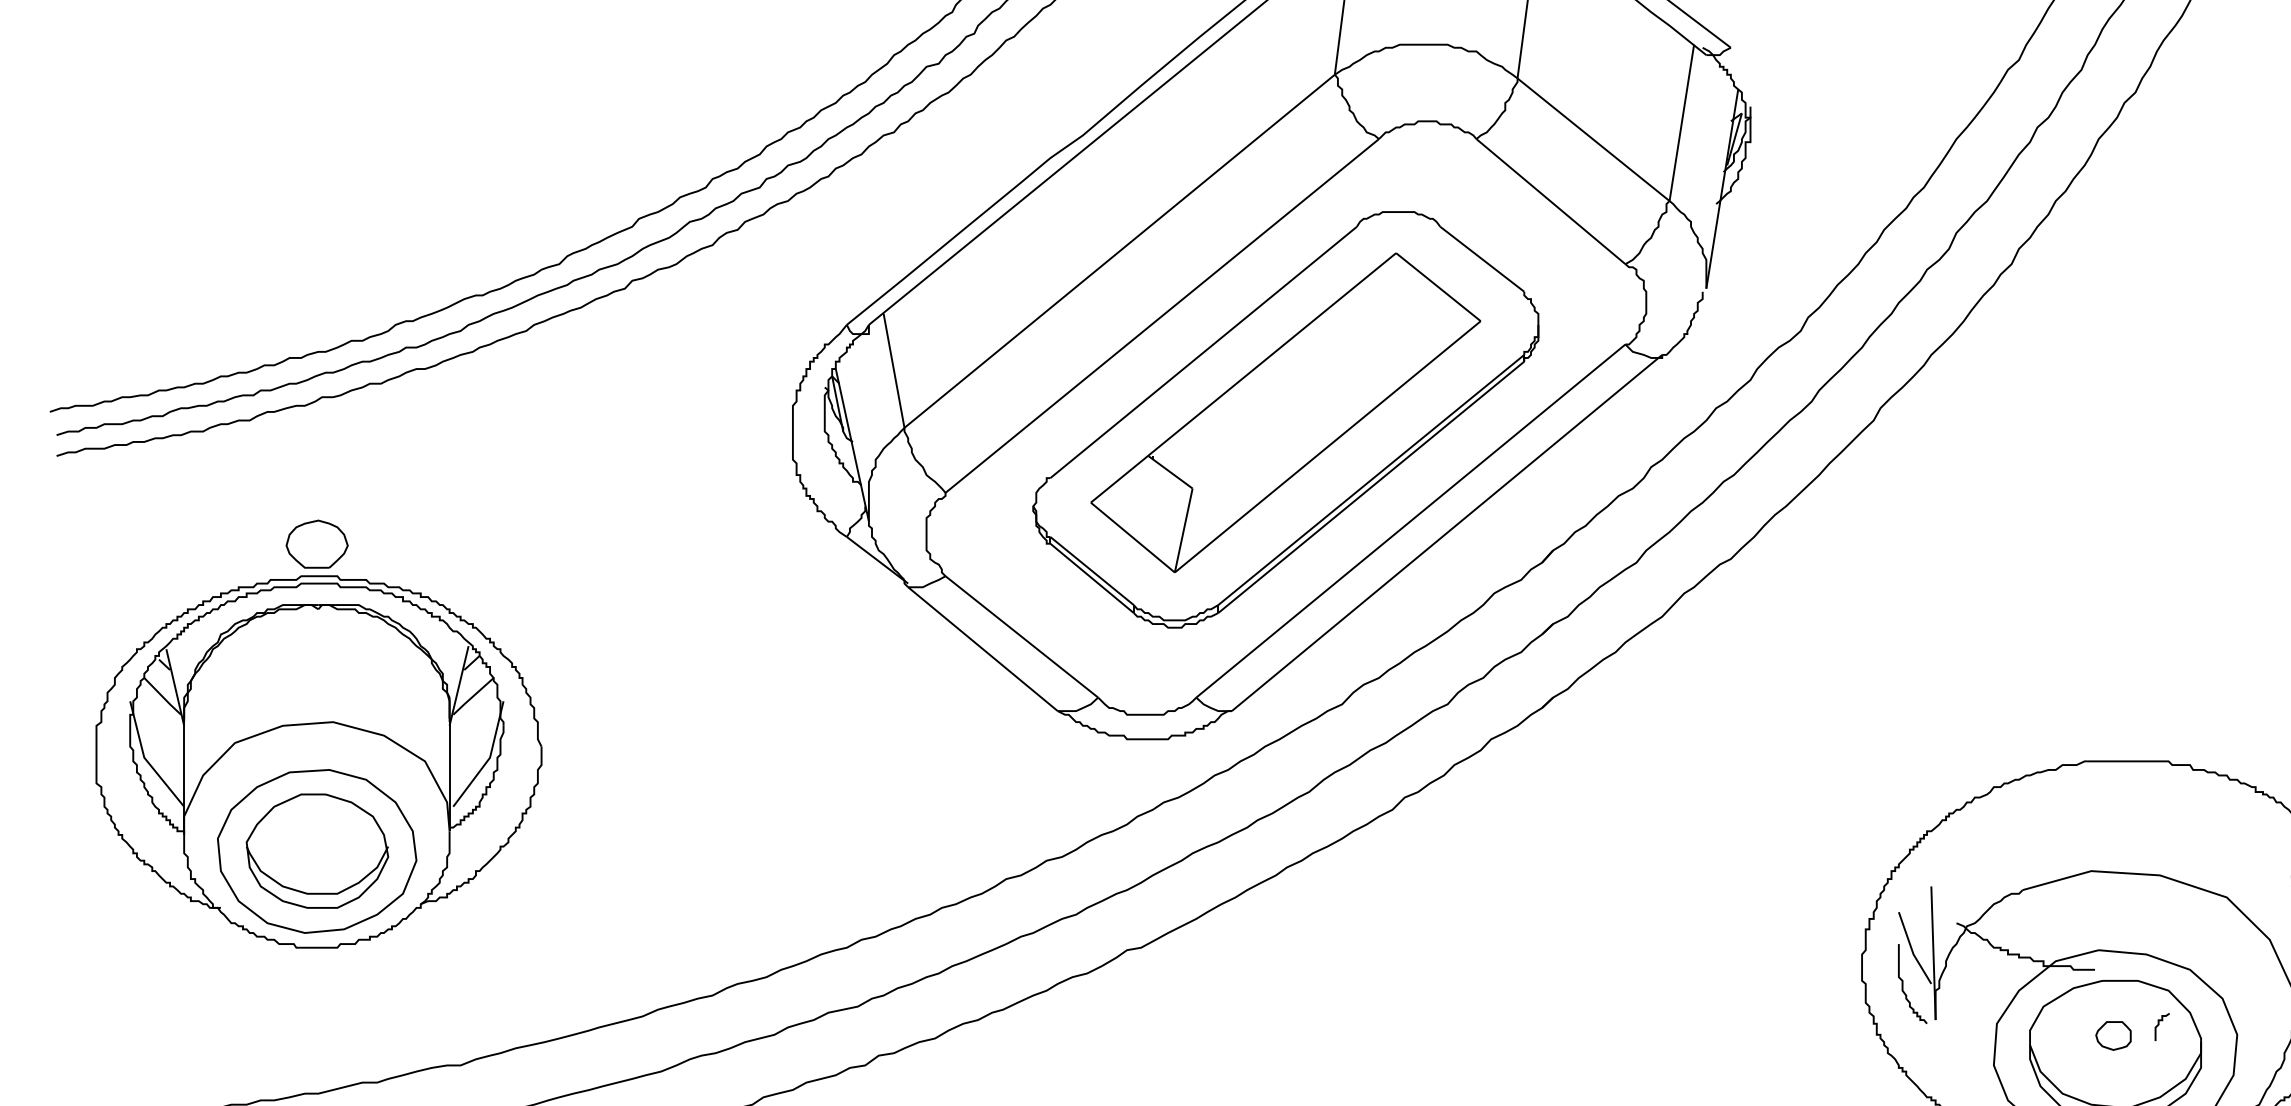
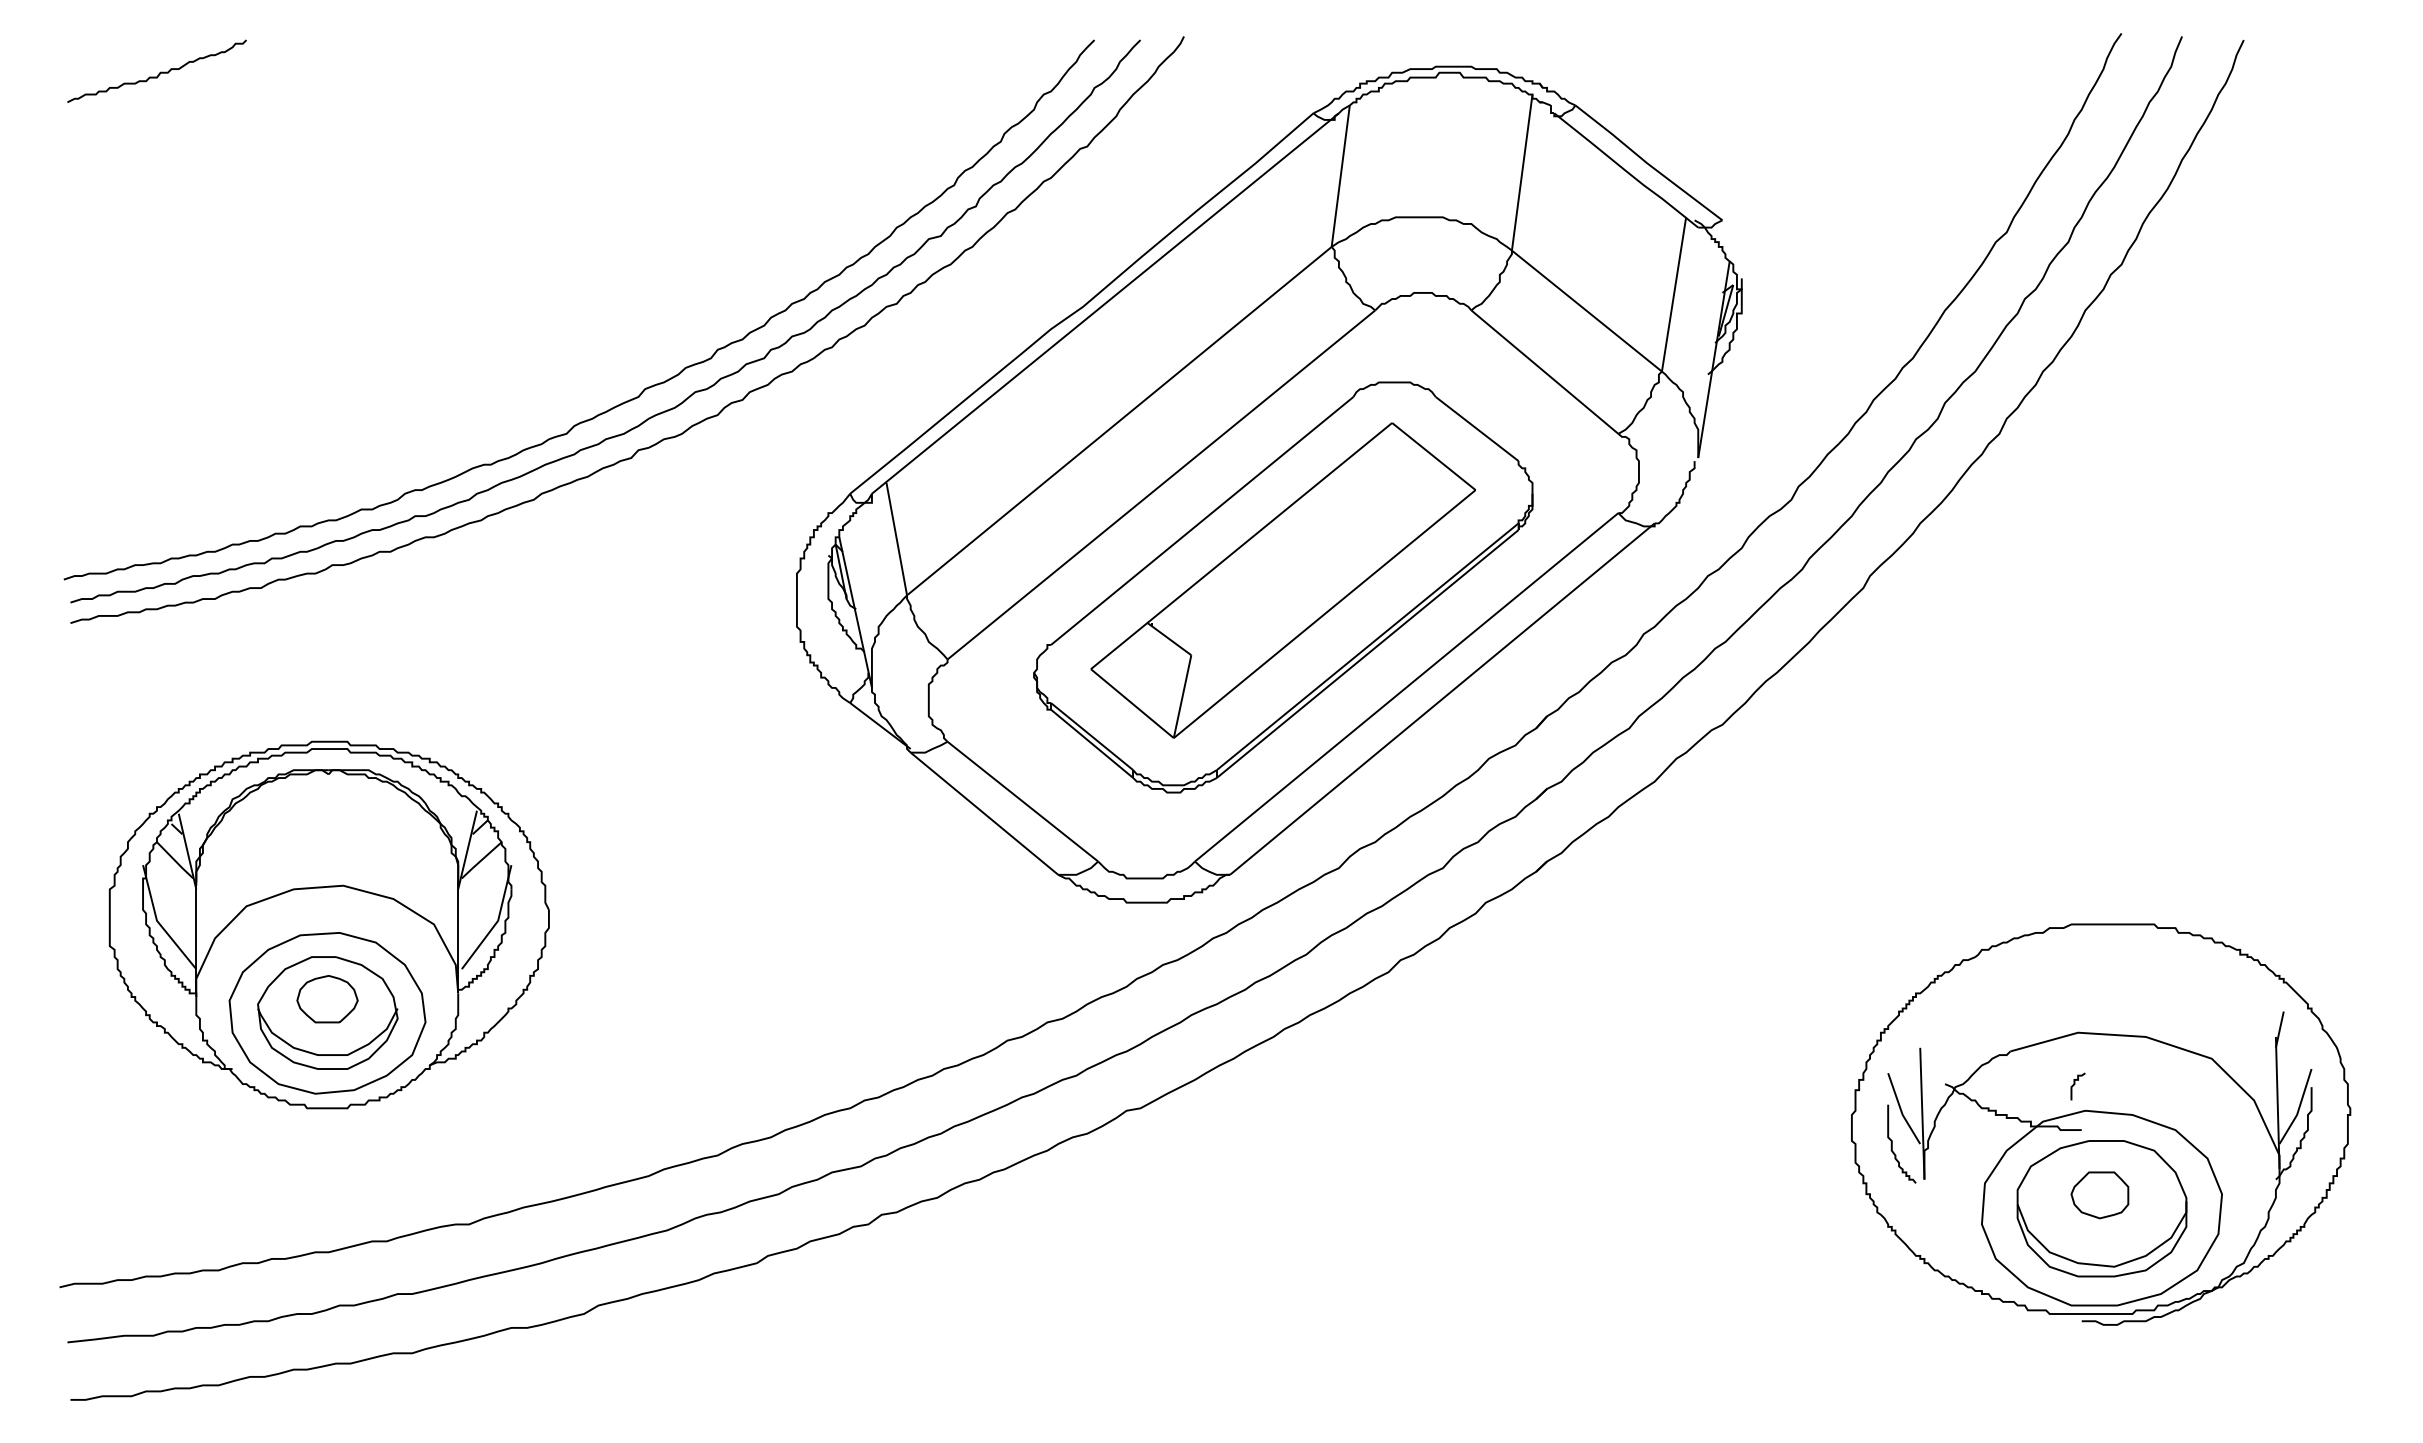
part: (317, 544) -> (327, 999), moved
curve: (2159, 1024) -> (2075, 1084), moved
part: (2113, 1036) -> (2099, 1195), size x1.67

